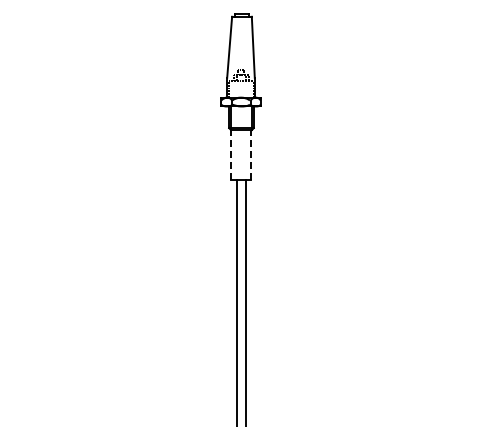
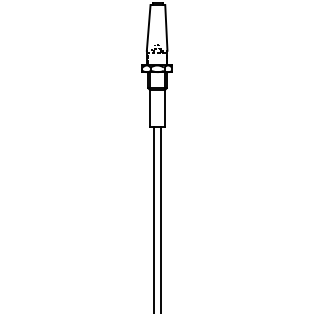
line: (231, 154) -> (150, 107), dashed -> solid
line: (250, 154) -> (164, 107), dashed -> solid

